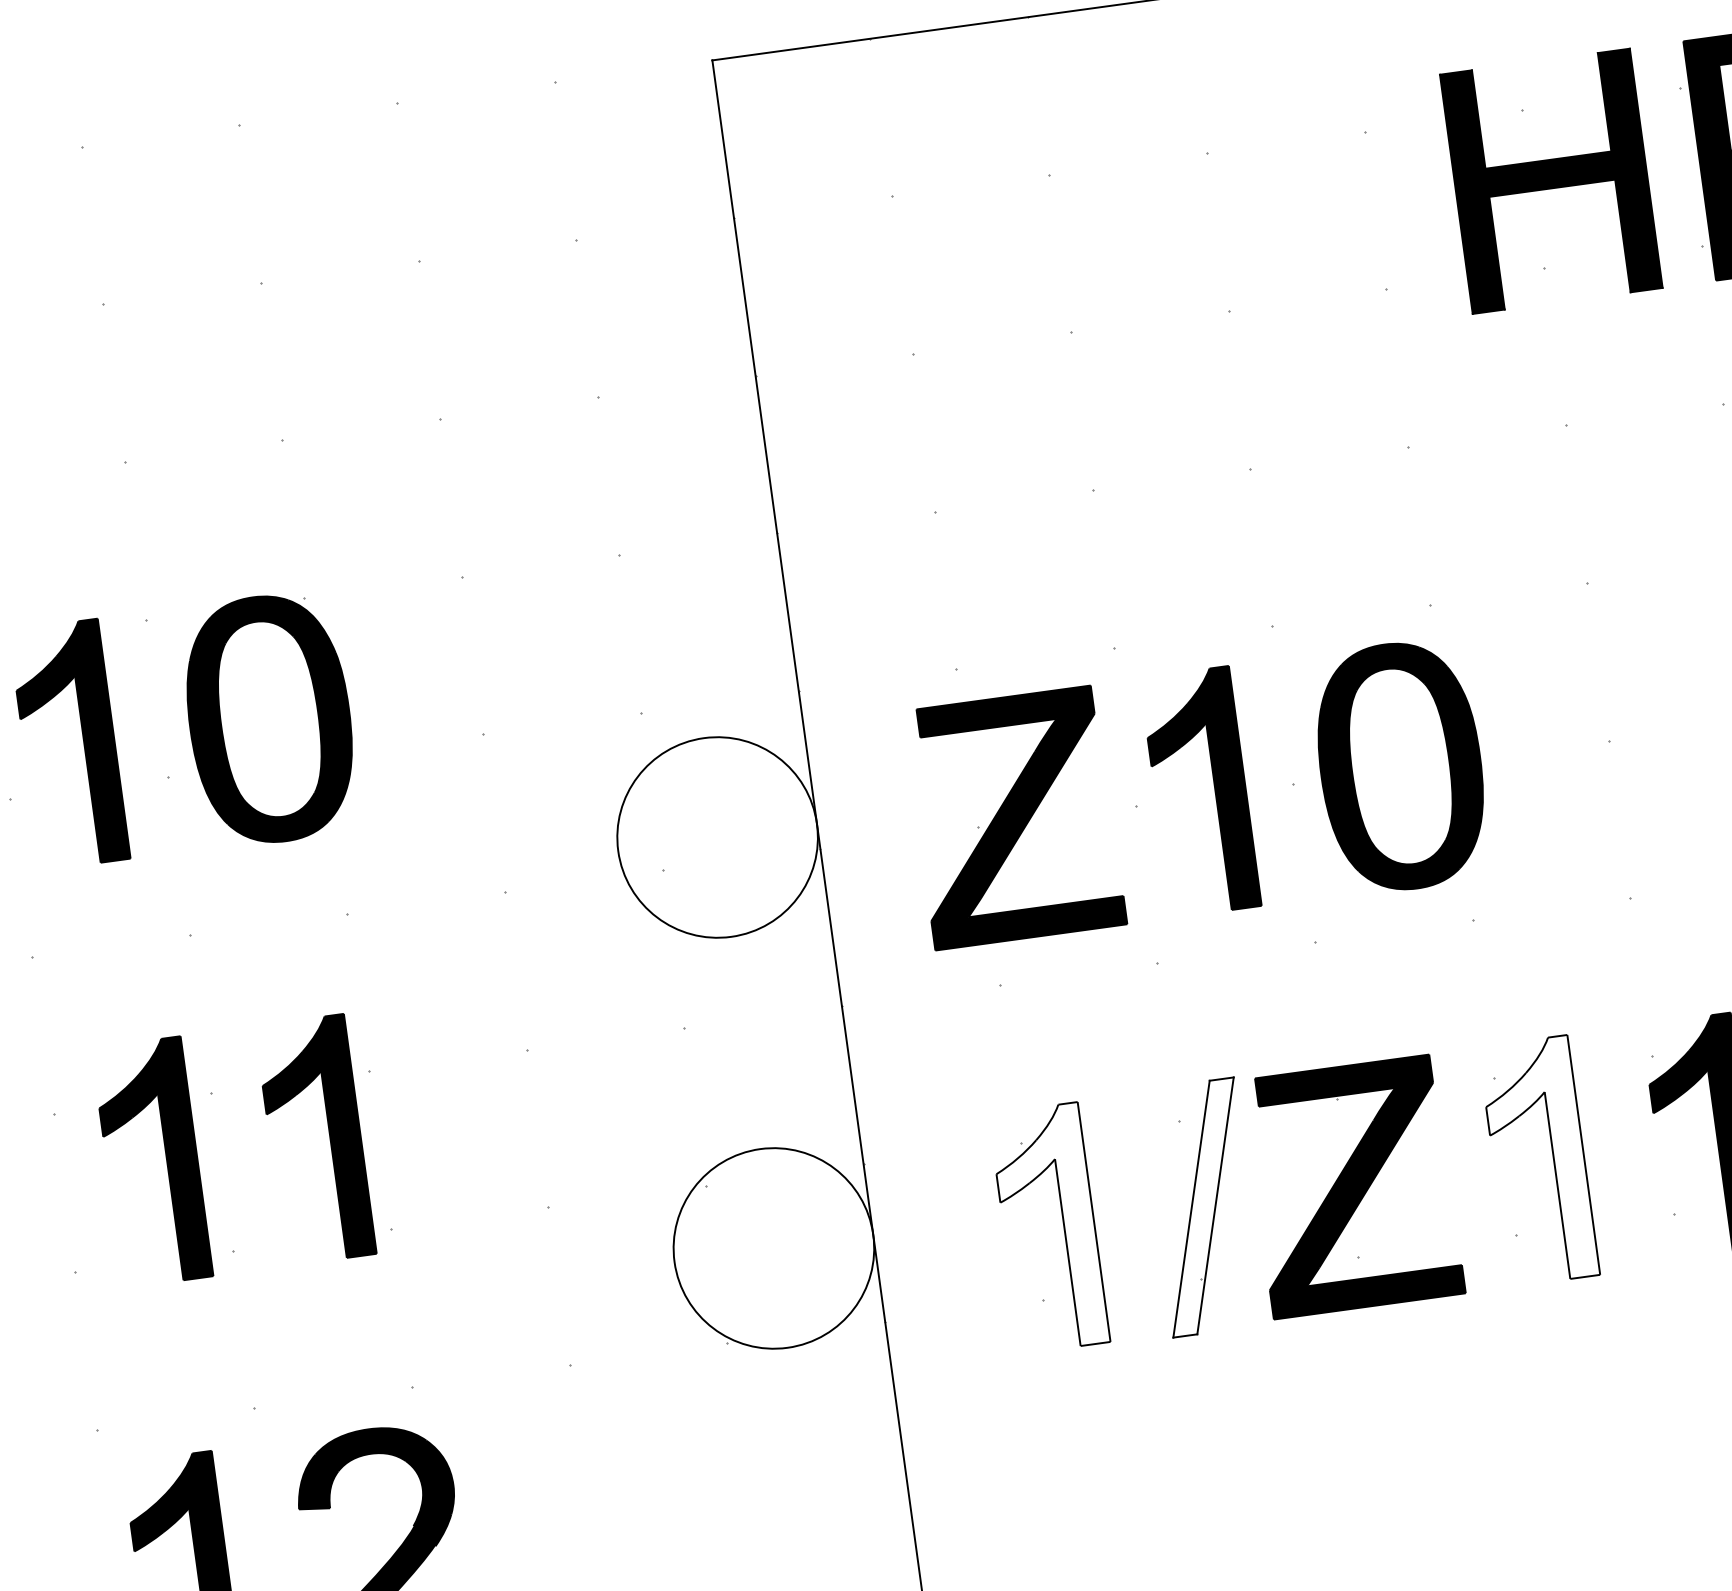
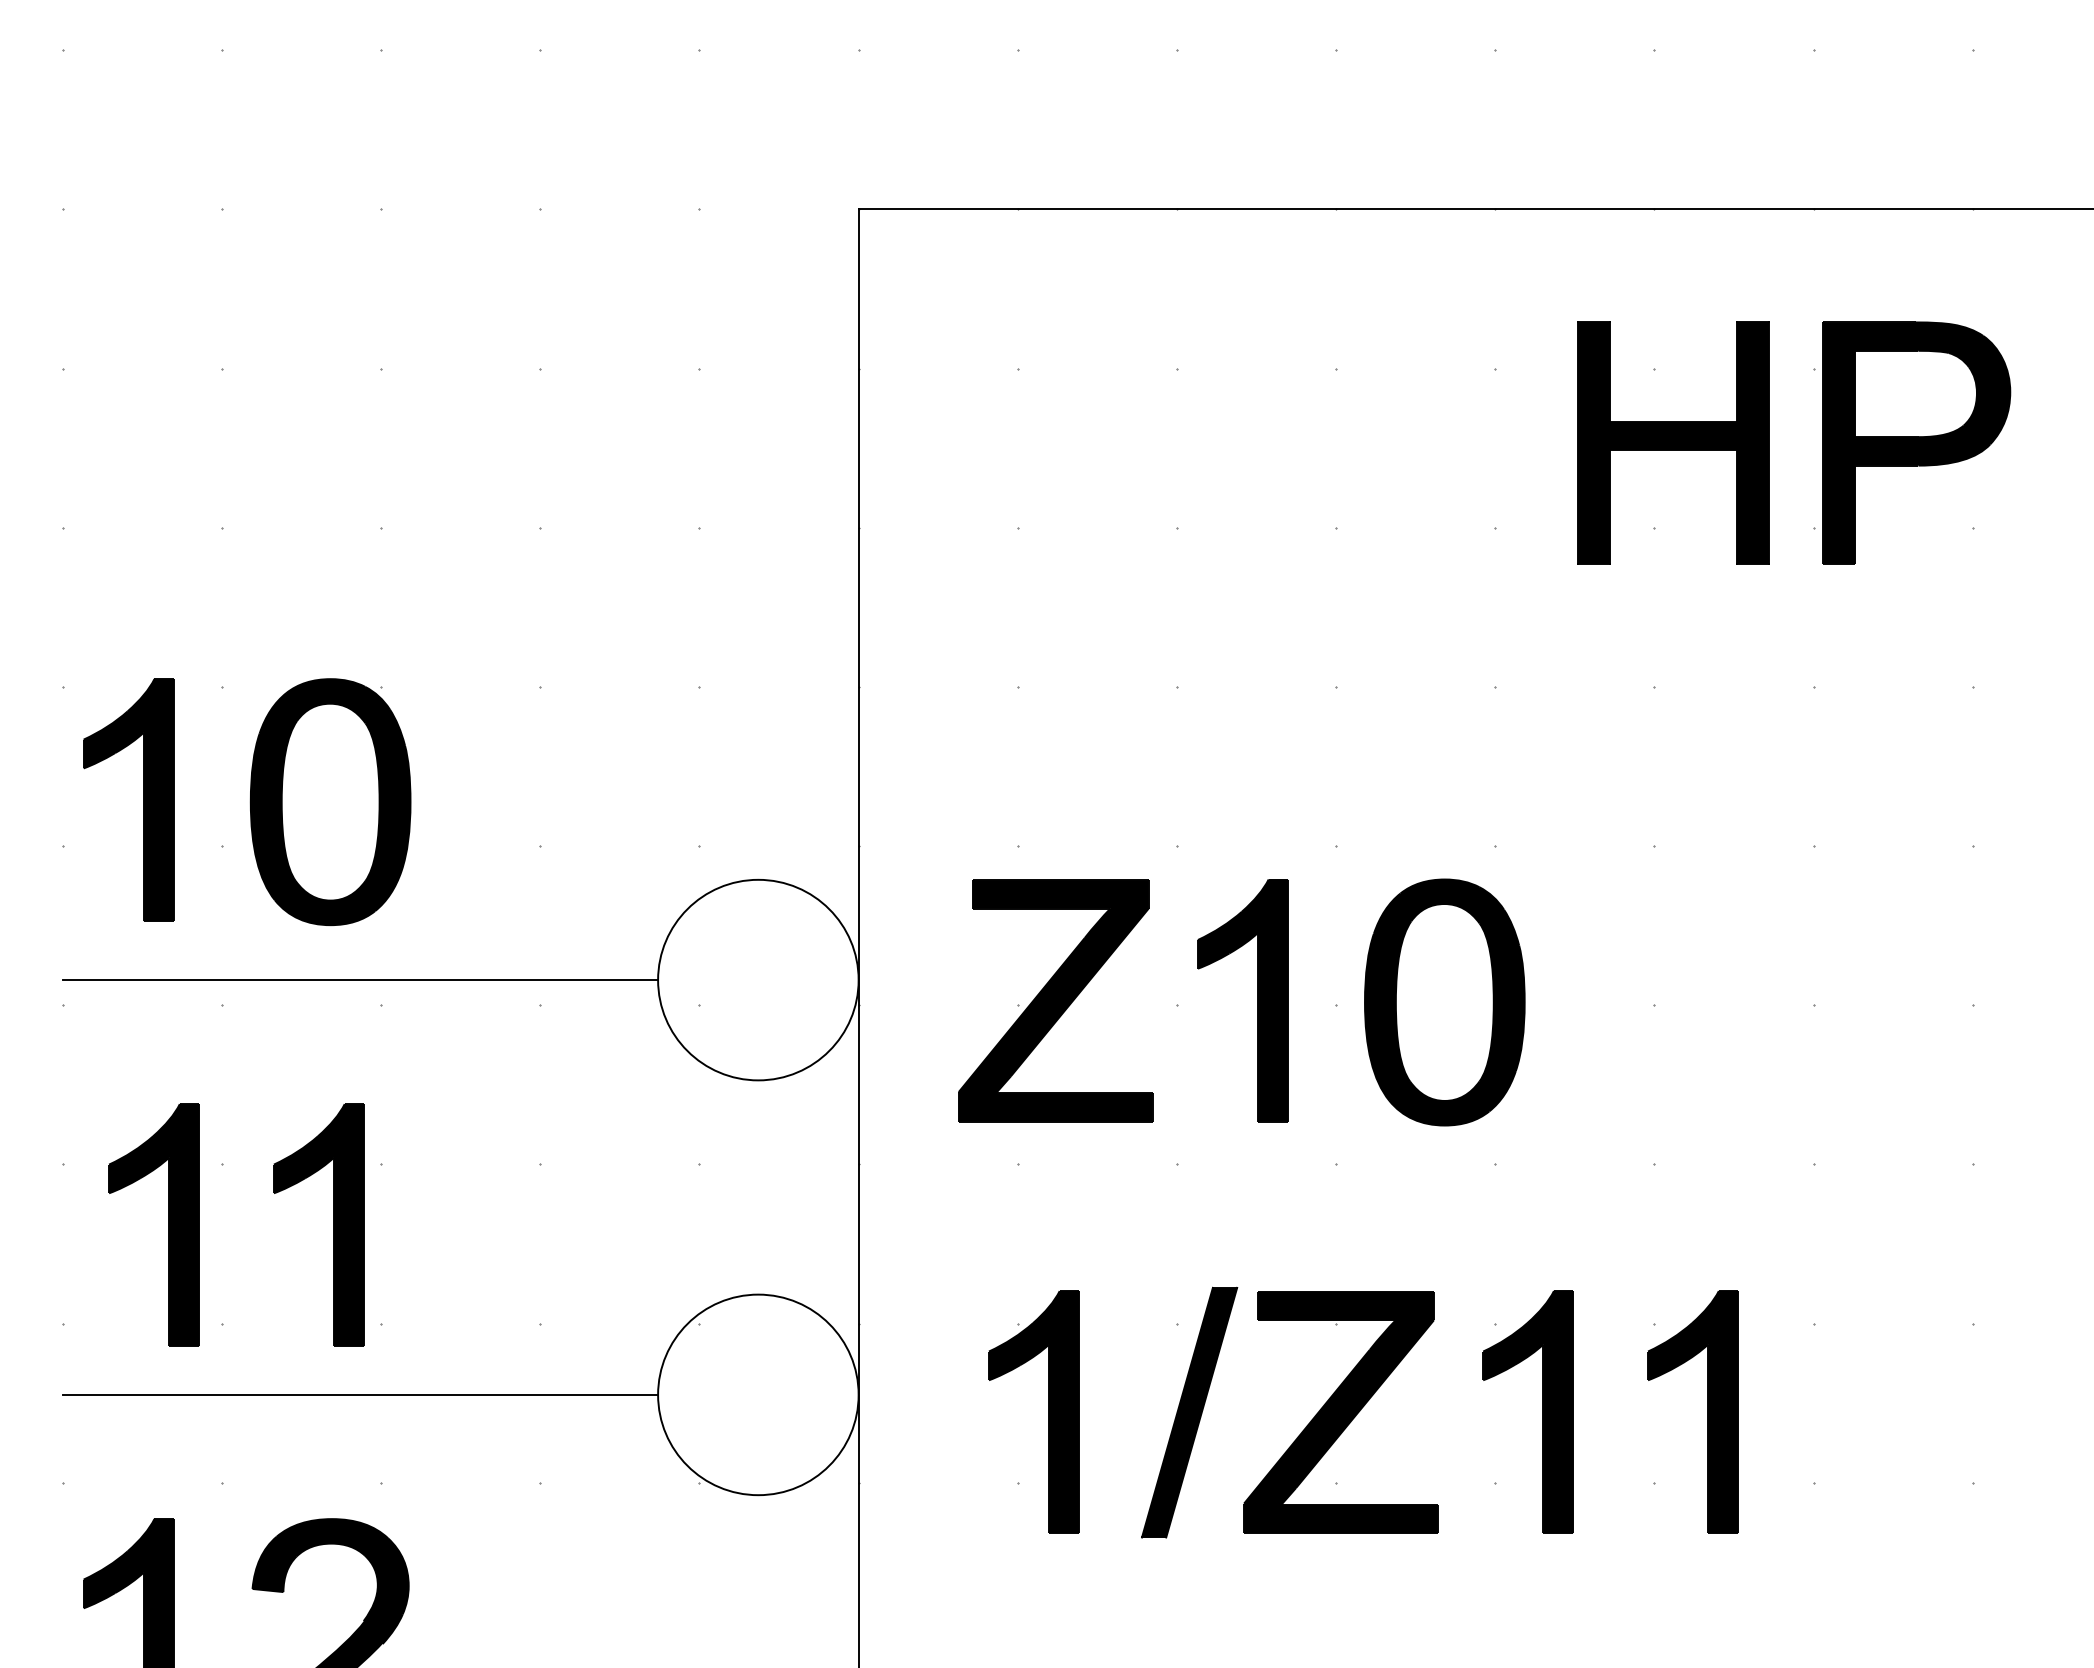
line: (323, 891) -> (360, 980), added
fill: (1539, 1161) -> (1528, 1412), added
fill: (1203, 1207) -> (1189, 1412), added
fill: (1048, 1228) -> (1033, 1412), added
line: (379, 1302) -> (360, 1394), added

